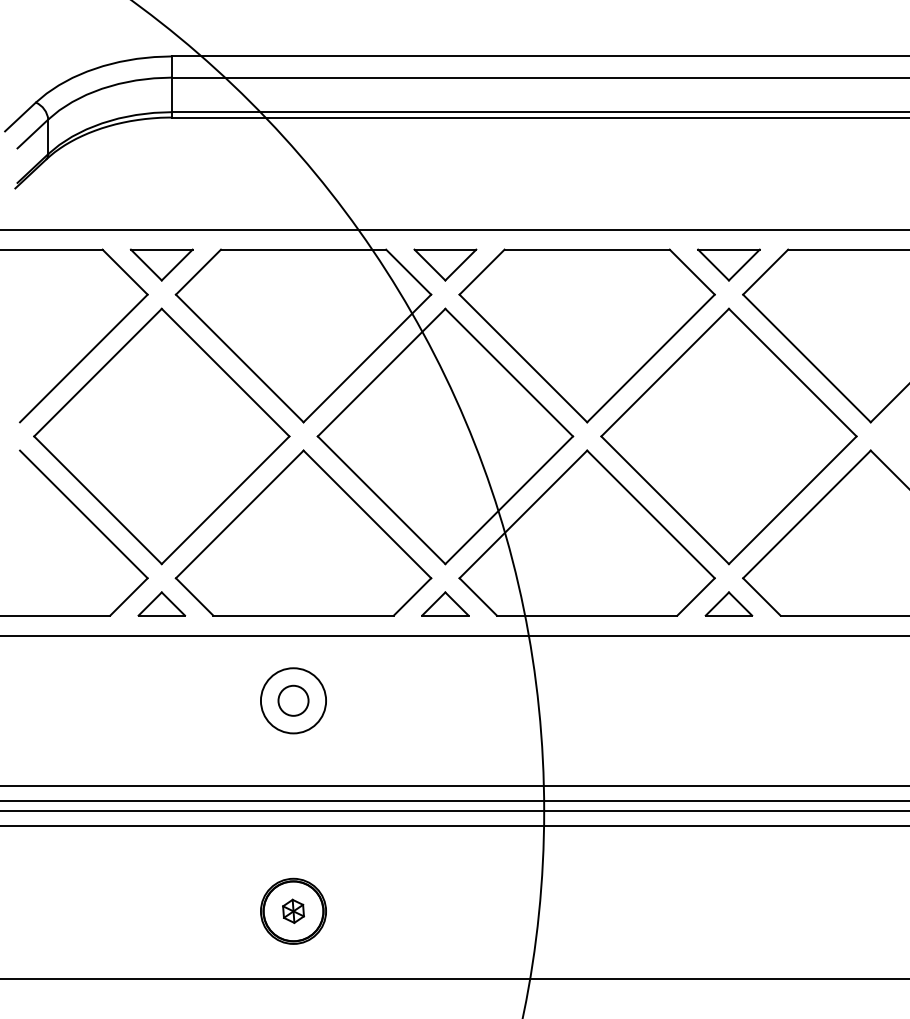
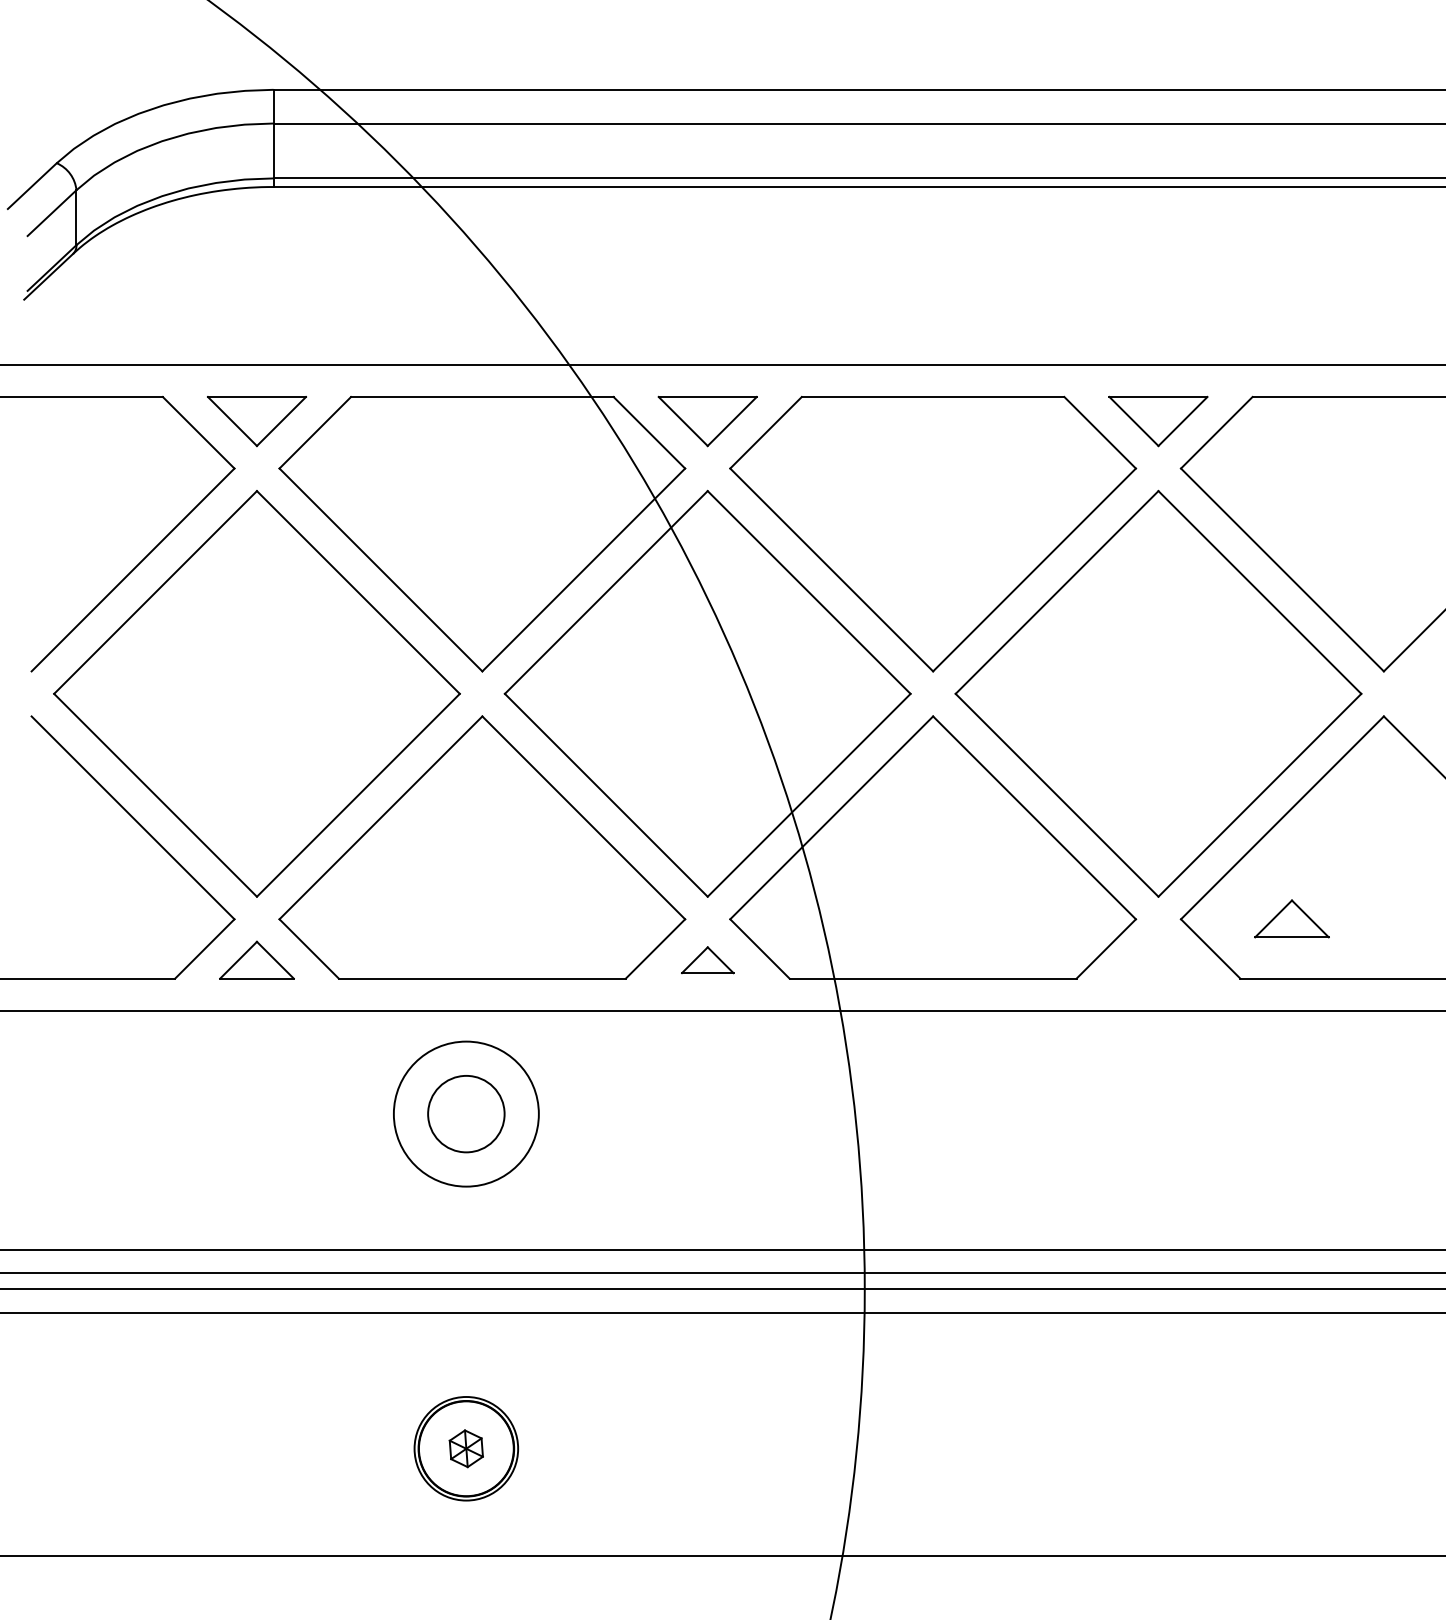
part: (445, 603) -> (707, 959), size x0.7
part: (728, 603) -> (1291, 918), moved
circle: (293, 700) -> (466, 1113), size x1.4
circle: (293, 700) -> (466, 1113), size x1.6

